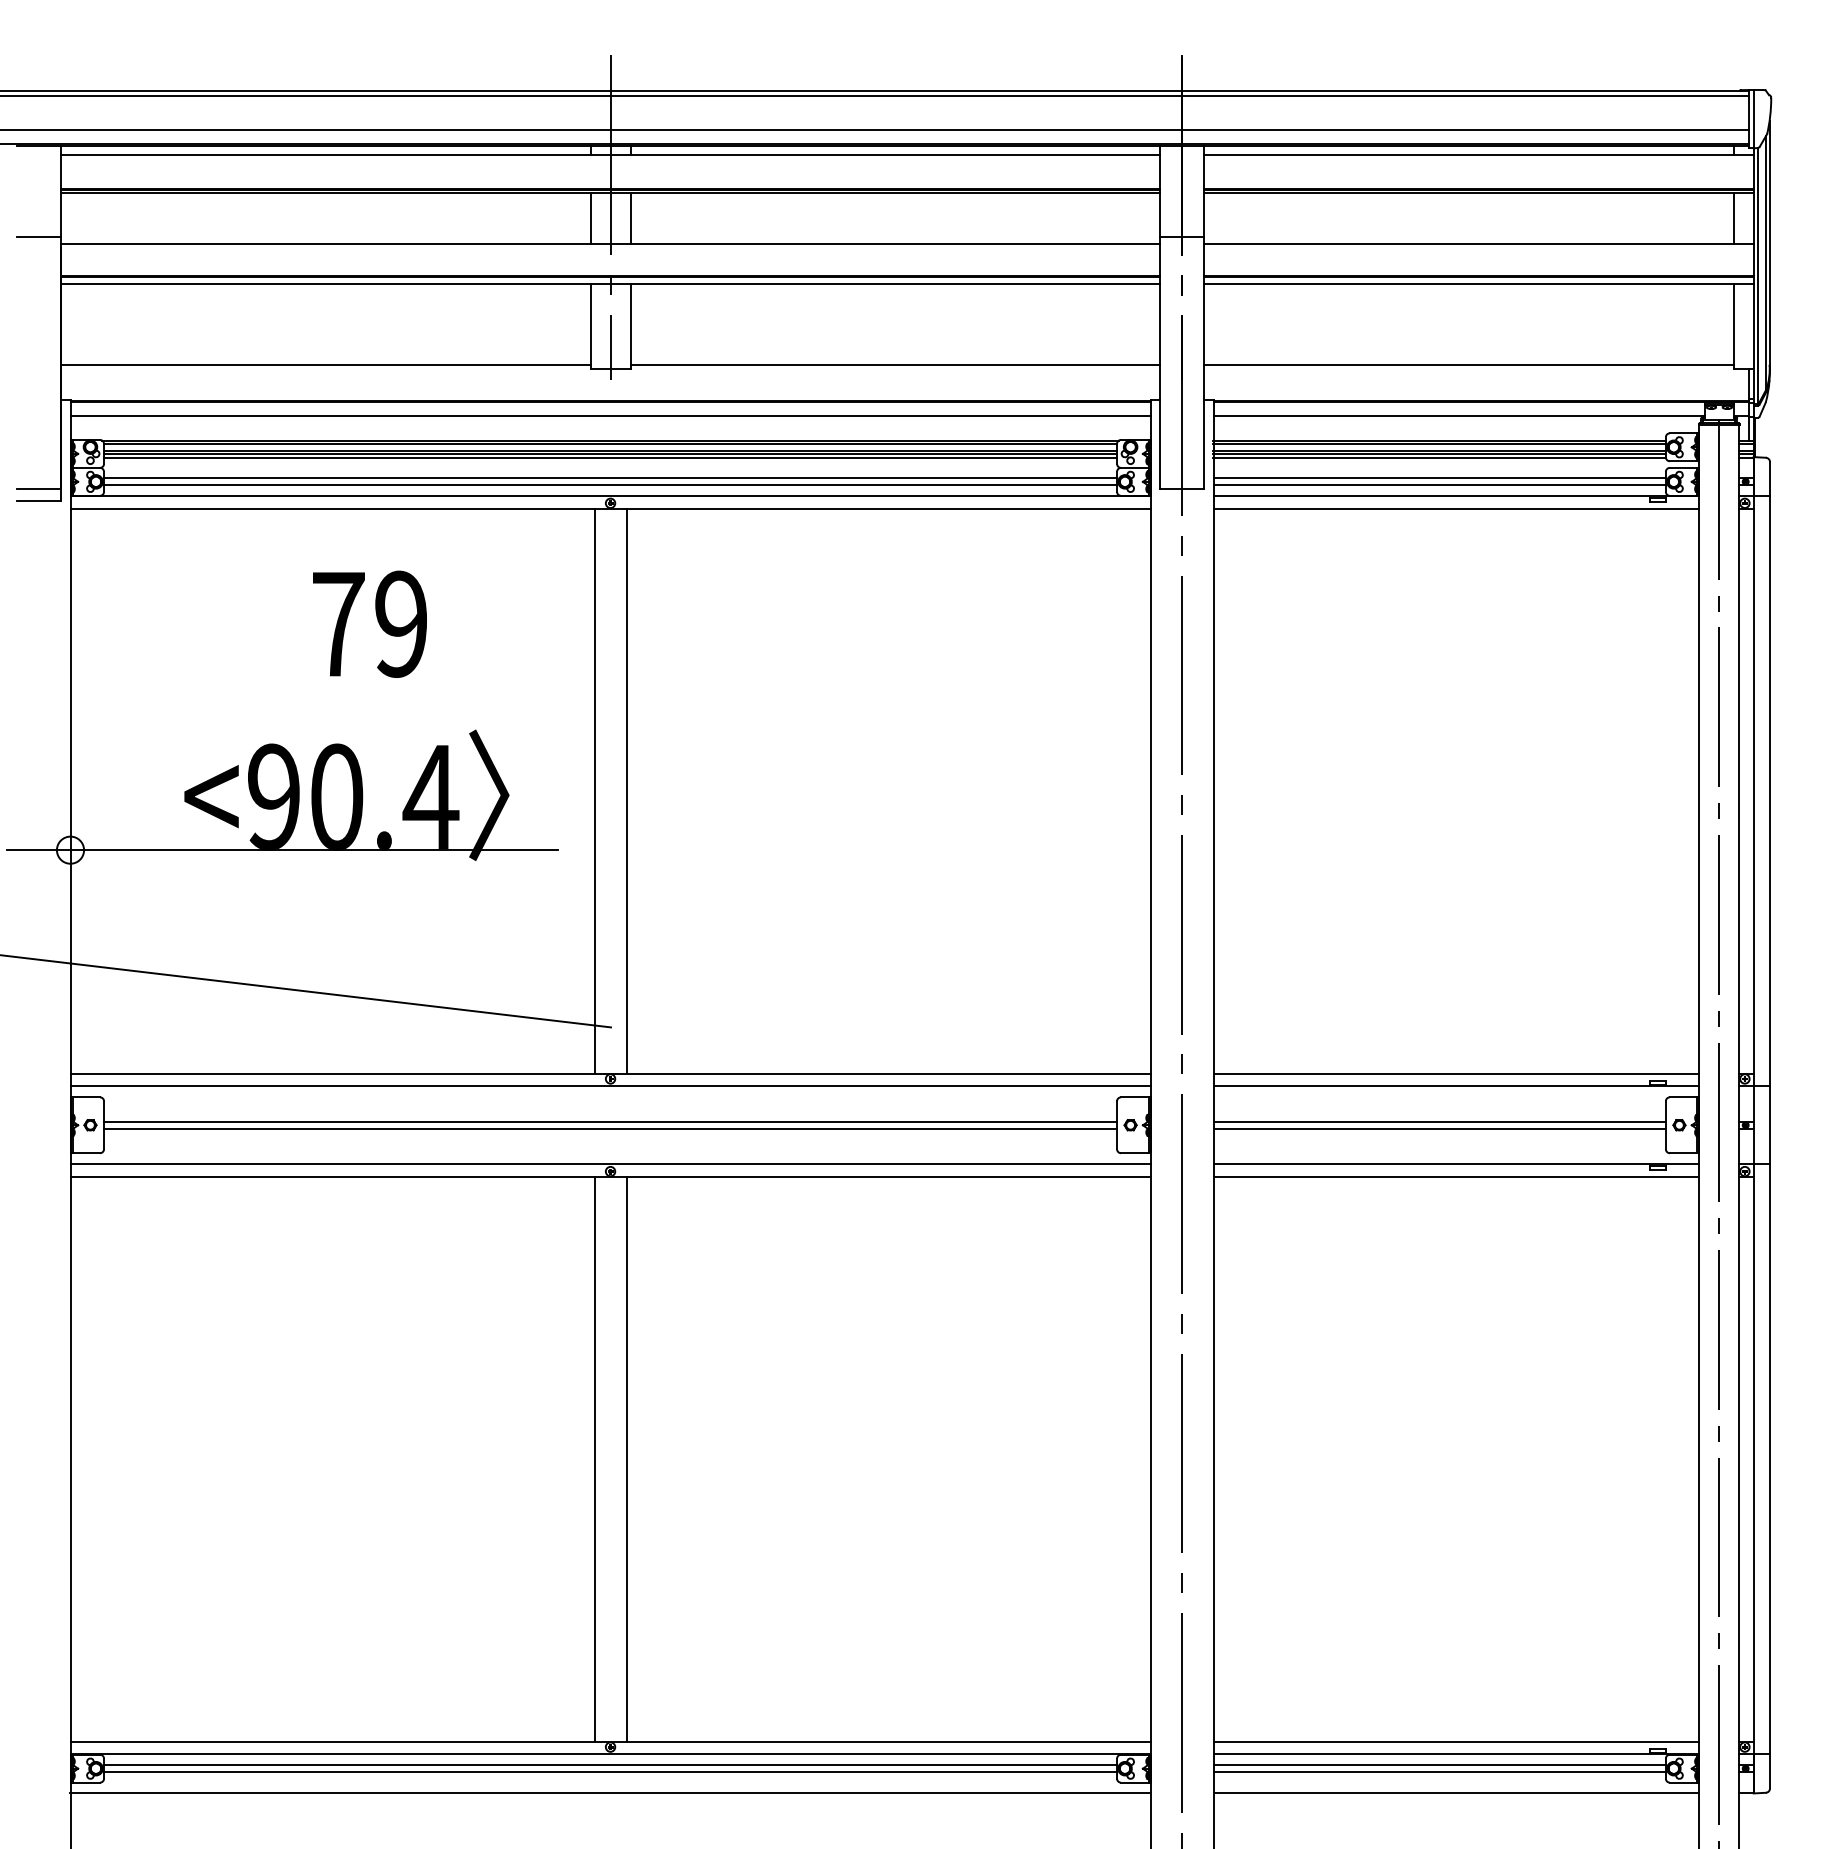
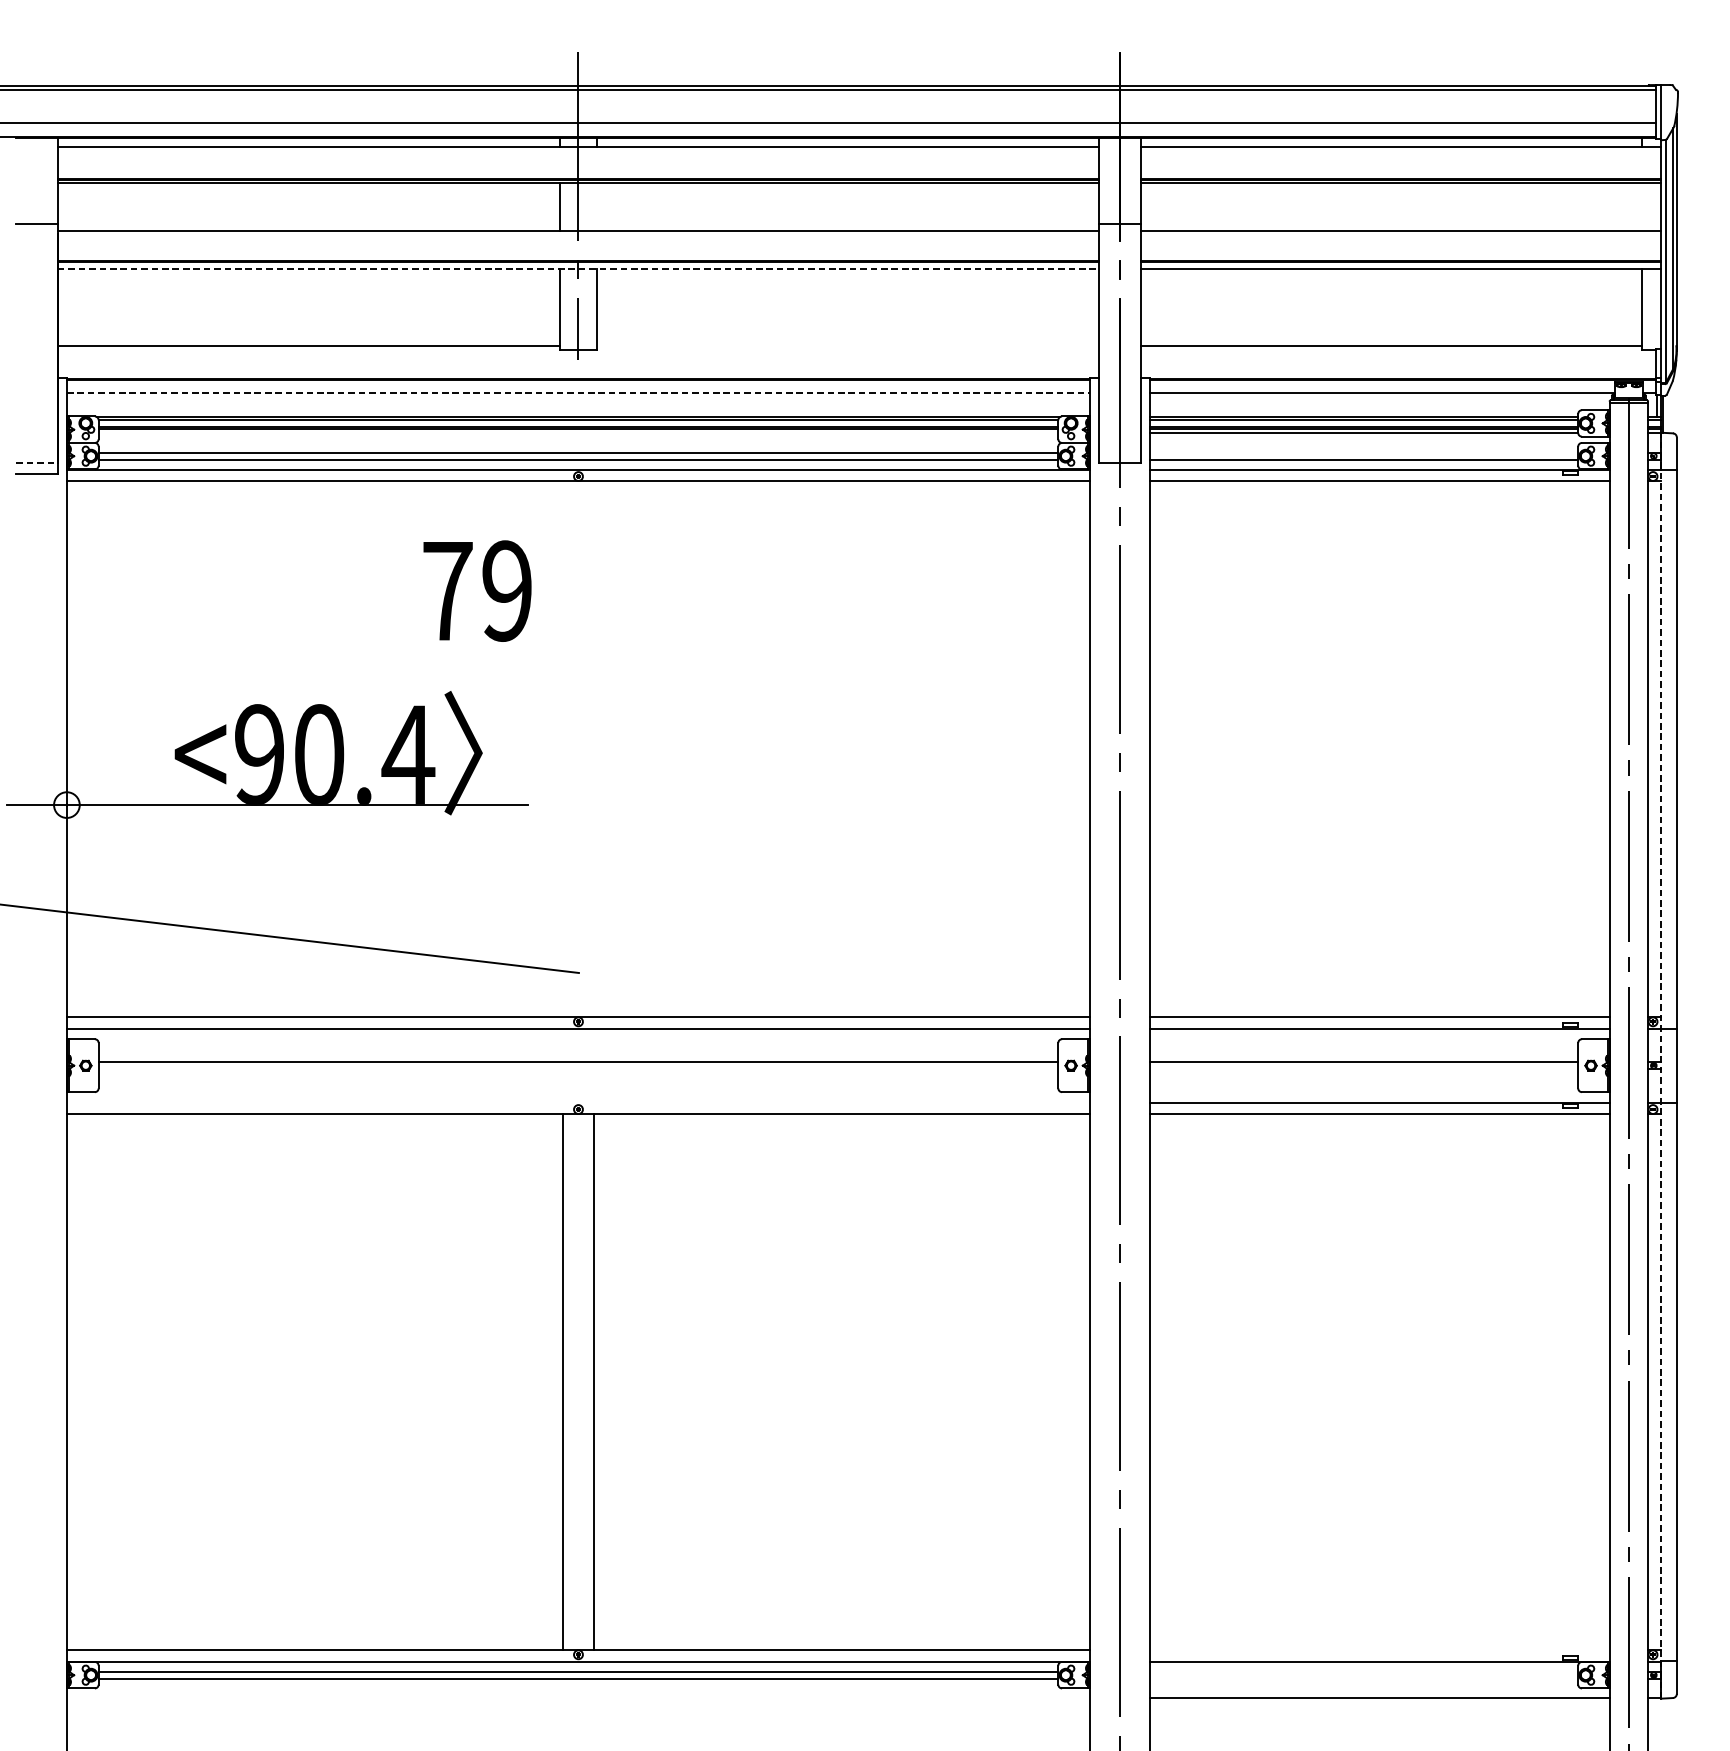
line: (630, 218) -> (597, 206), removed
line: (1733, 218) -> (1642, 206), removed
line: (610, 284) -> (578, 269), solid -> dashed
line: (895, 365) -> (848, 345), removed
line: (611, 415) -> (579, 393), solid -> dashed
line: (610, 457) -> (578, 433), removed
line: (1439, 478) -> (1363, 453), removed
line: (38, 489) -> (36, 463), solid -> dashed
text: (369, 623) -> (477, 590), moved
line: (594, 790) -> (563, 748), removed
line: (626, 790) -> (593, 748), removed
line: (1753, 1124) -> (1661, 1064), solid -> dashed
line: (610, 1128) -> (578, 1068), removed
line: (1439, 1128) -> (1363, 1068), removed
line: (610, 1164) -> (578, 1102), removed
line: (1456, 1741) -> (1379, 1649), removed
line: (1439, 1765) -> (1363, 1672), removed
line: (1439, 1772) -> (1363, 1678), removed
line: (610, 1793) -> (578, 1698), removed

